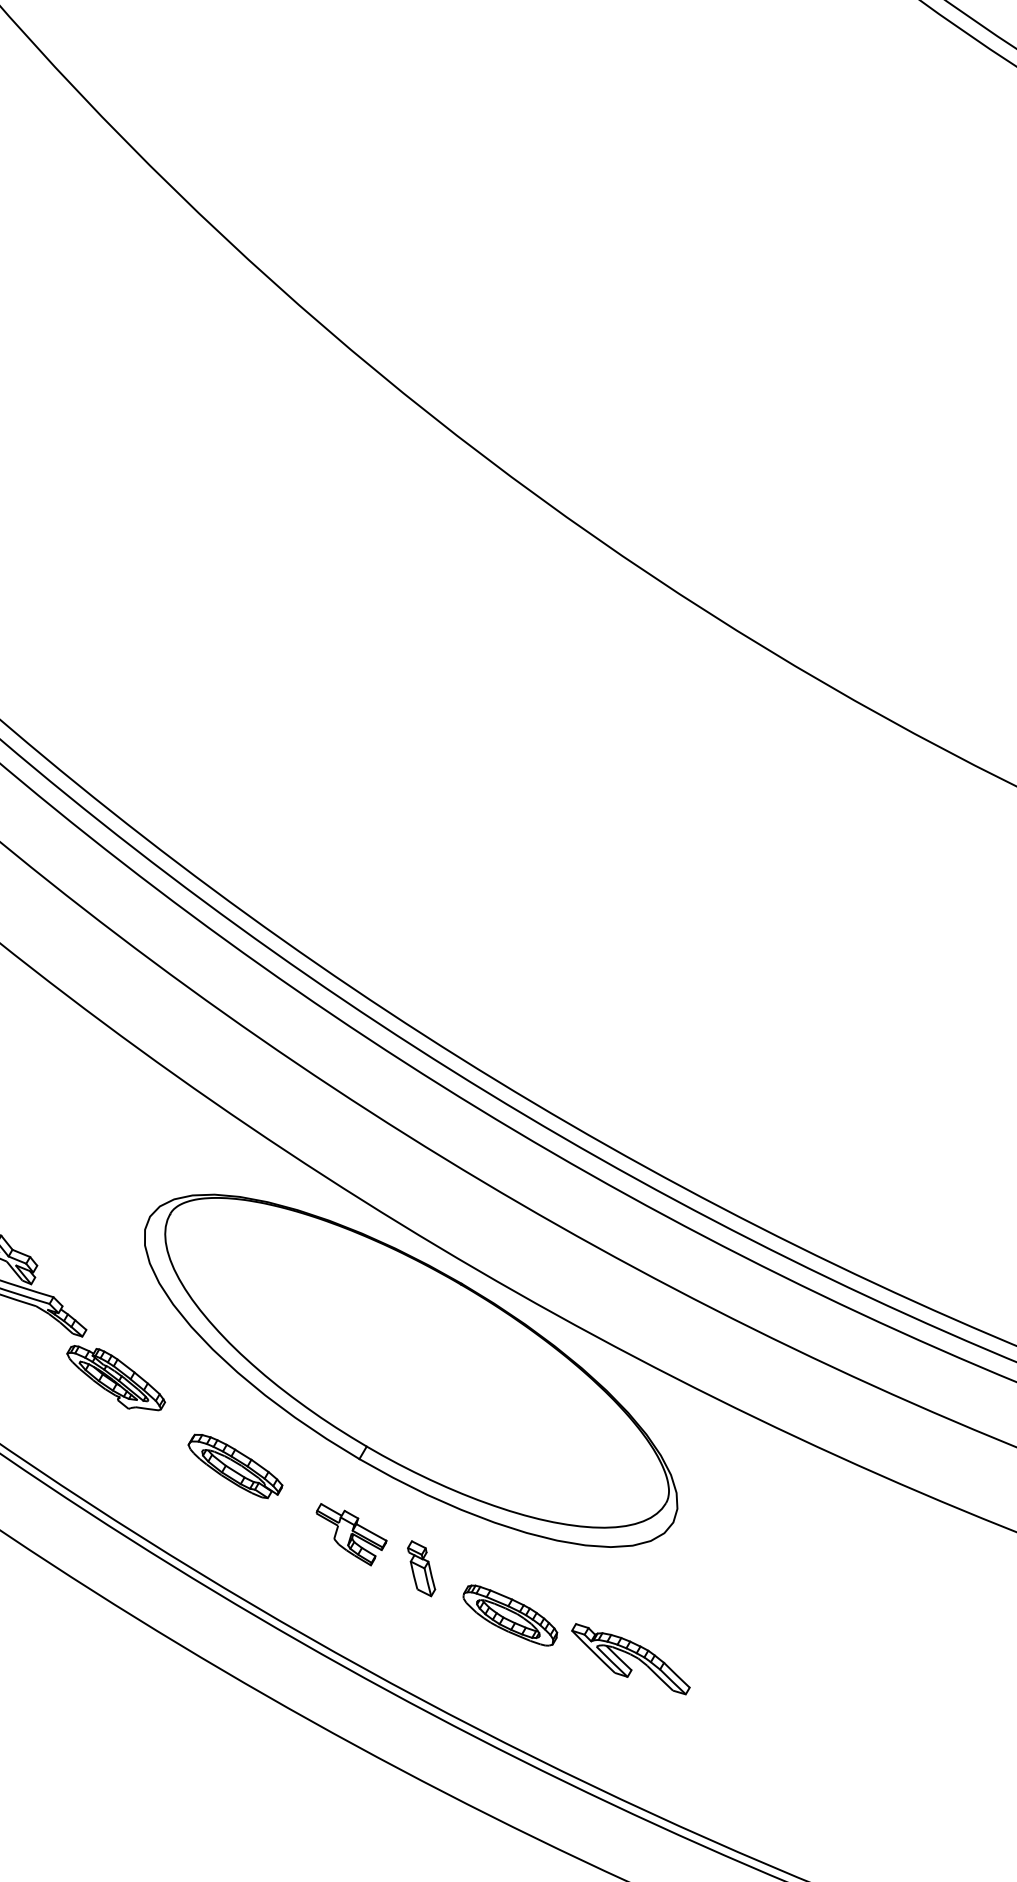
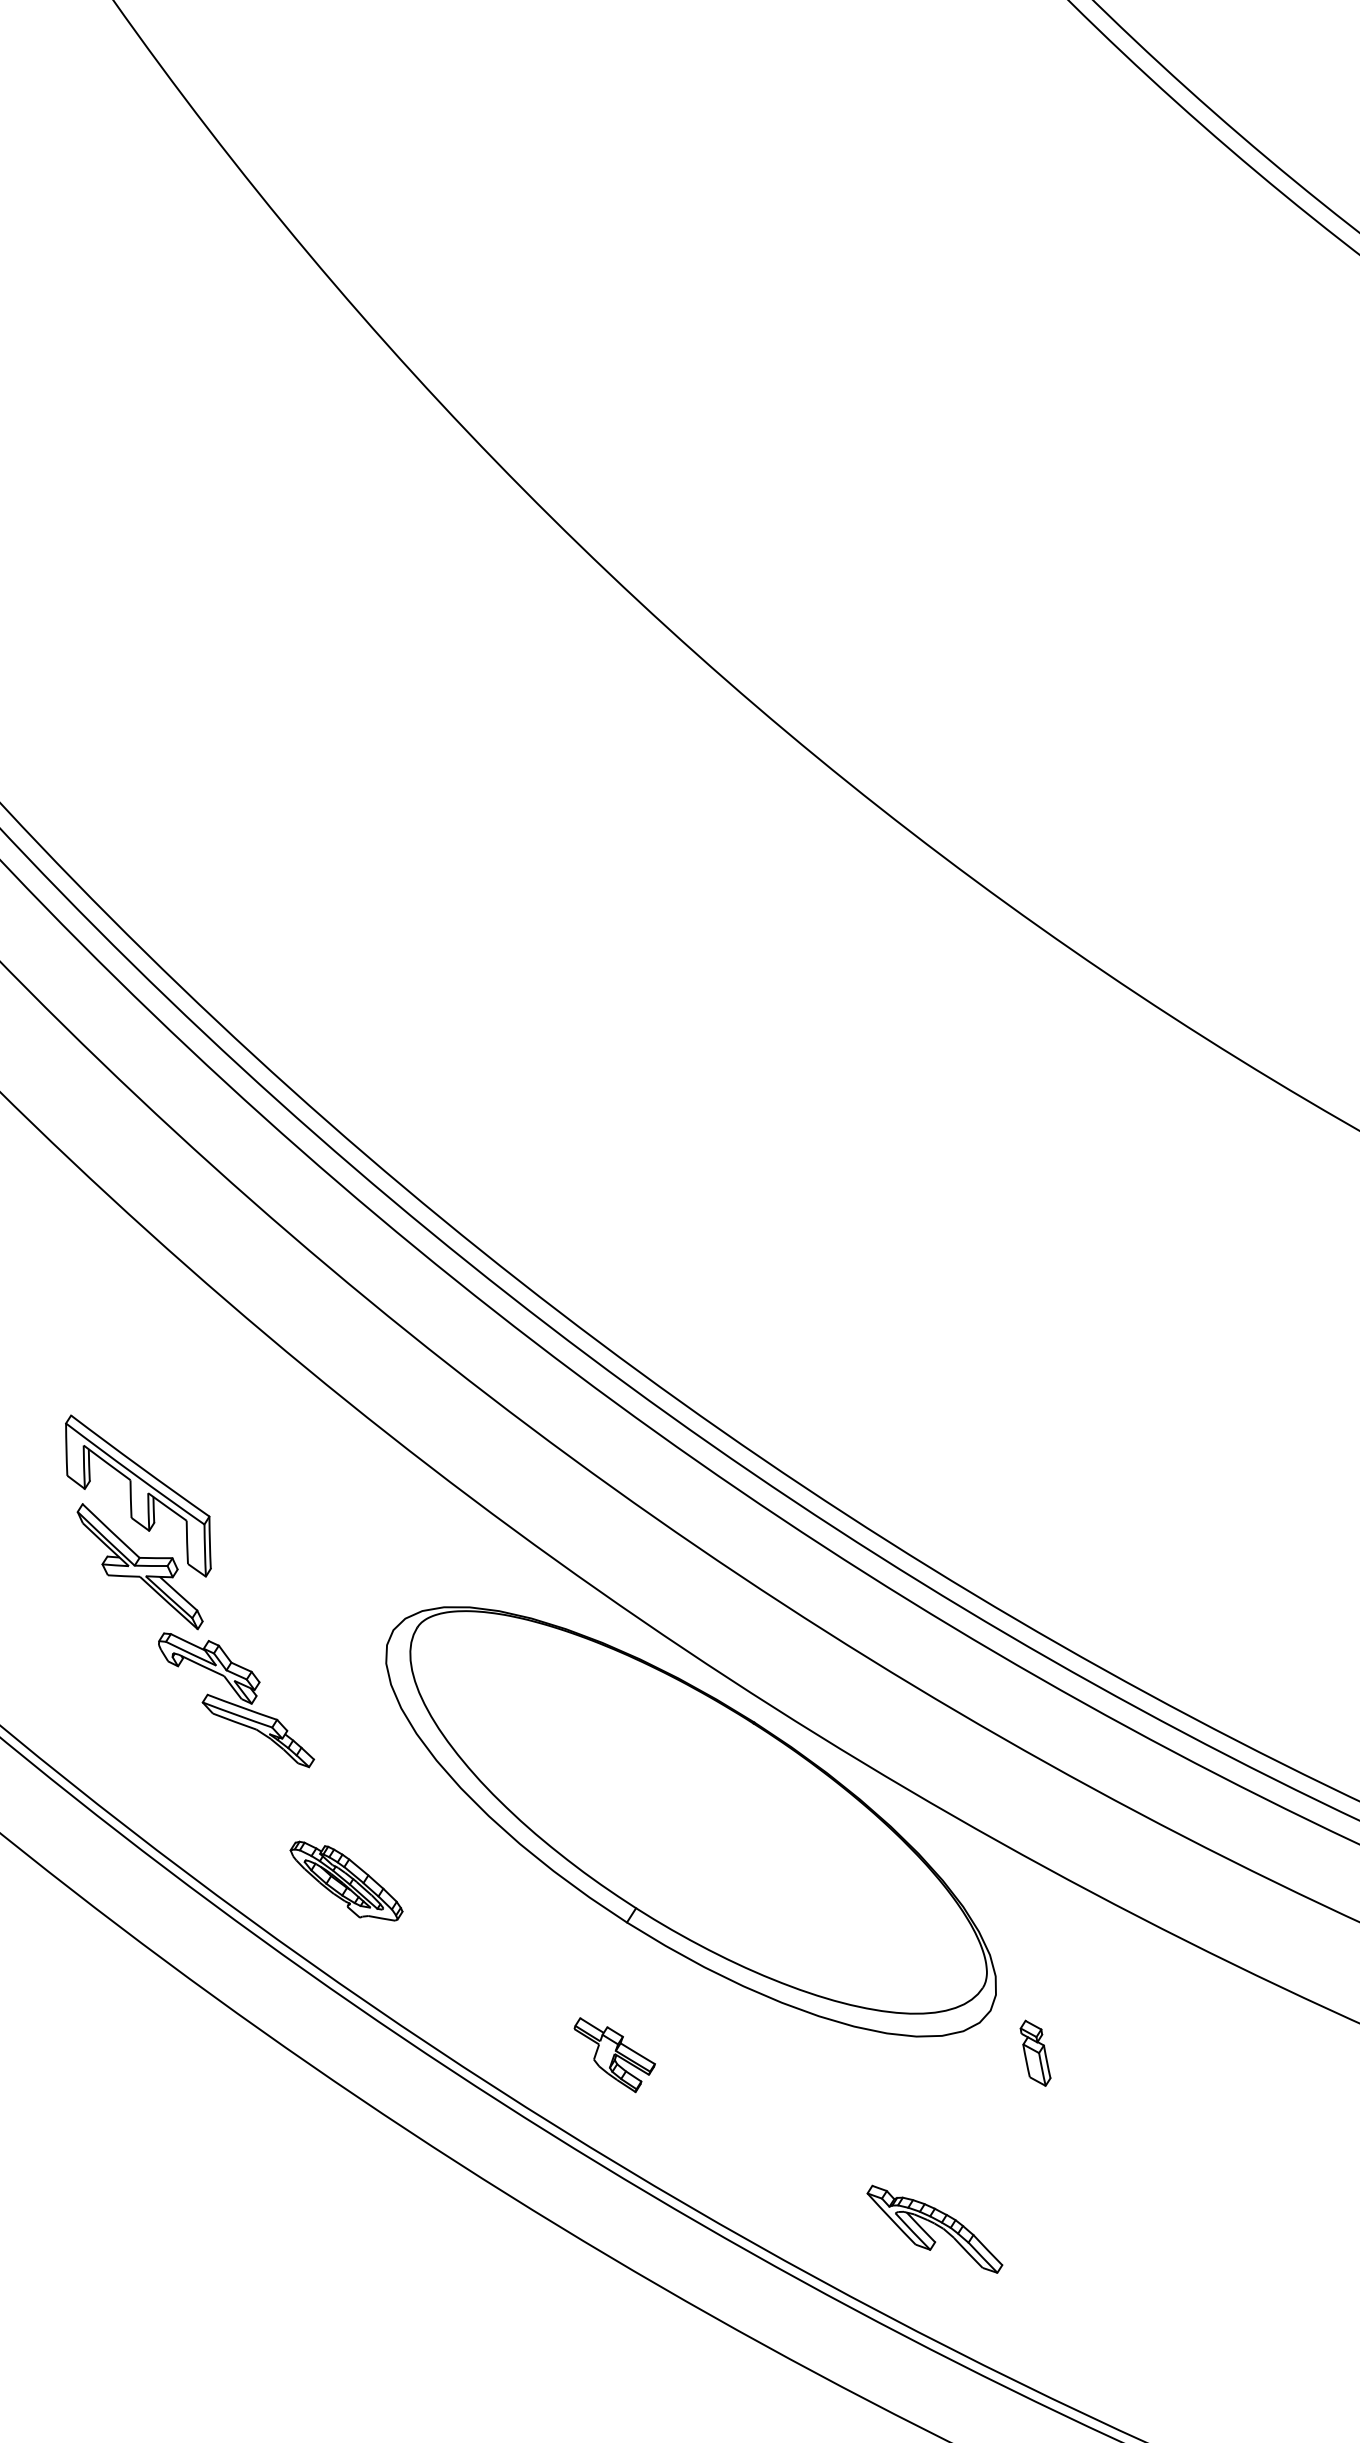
part: (116, 1377) -> (346, 1880), moved
part: (235, 1465) -> (481, 1924), removed
part: (351, 1534) -> (614, 2055), moved
part: (421, 1568) -> (1035, 2052), moved
part: (509, 1615) -> (795, 2111), removed
part: (630, 1658) -> (934, 2228), moved

